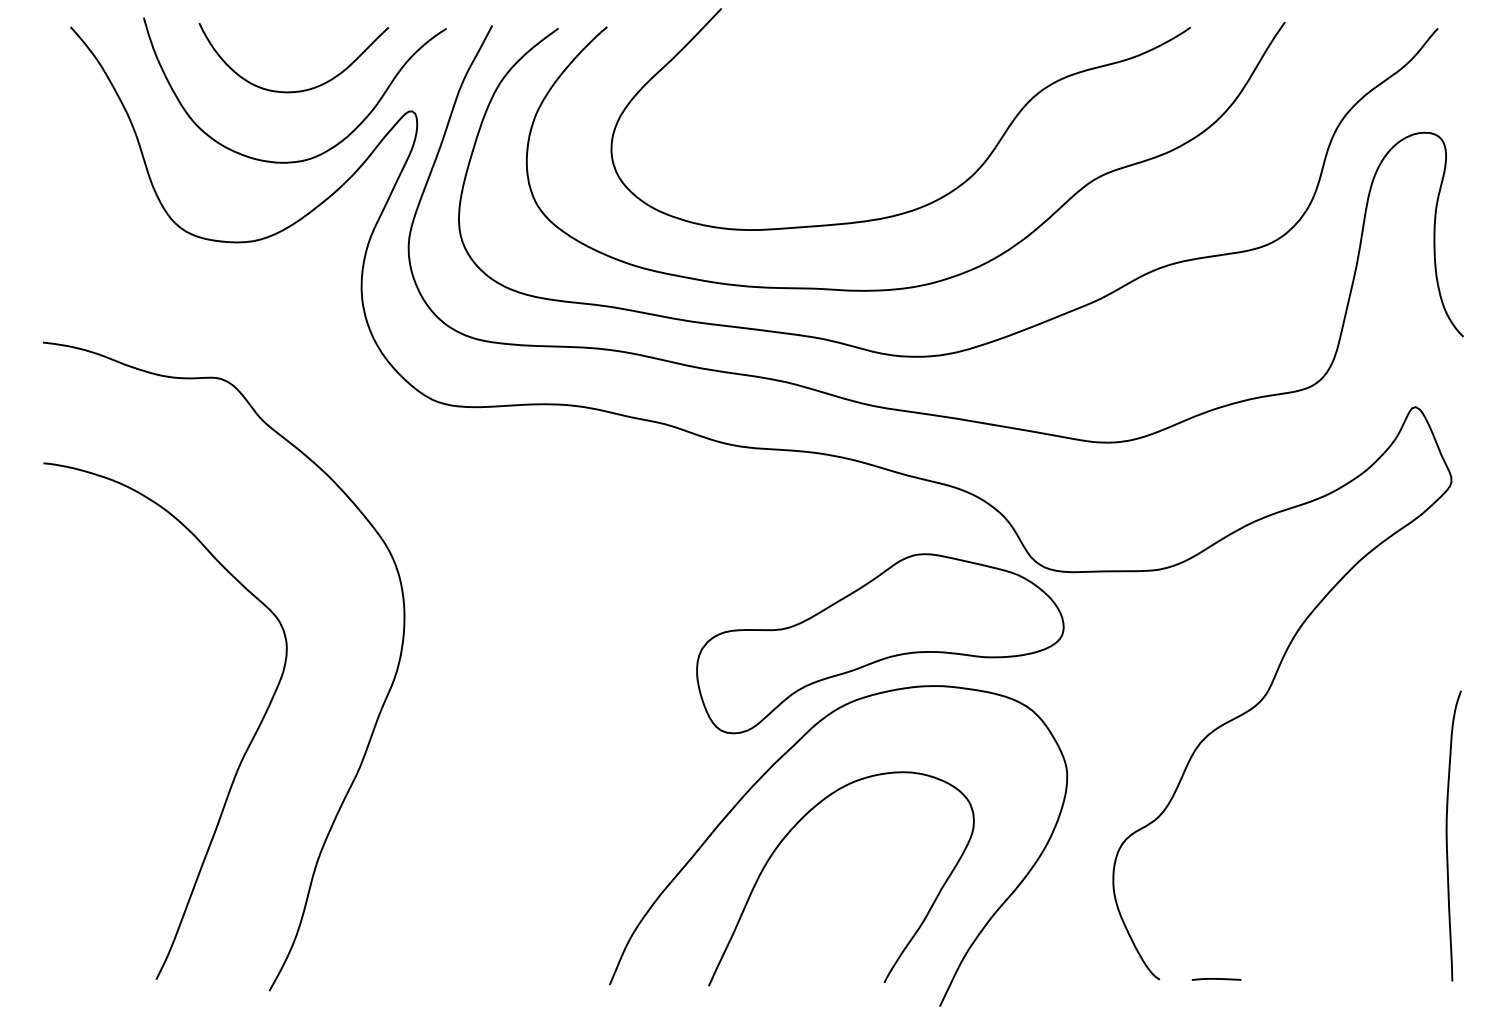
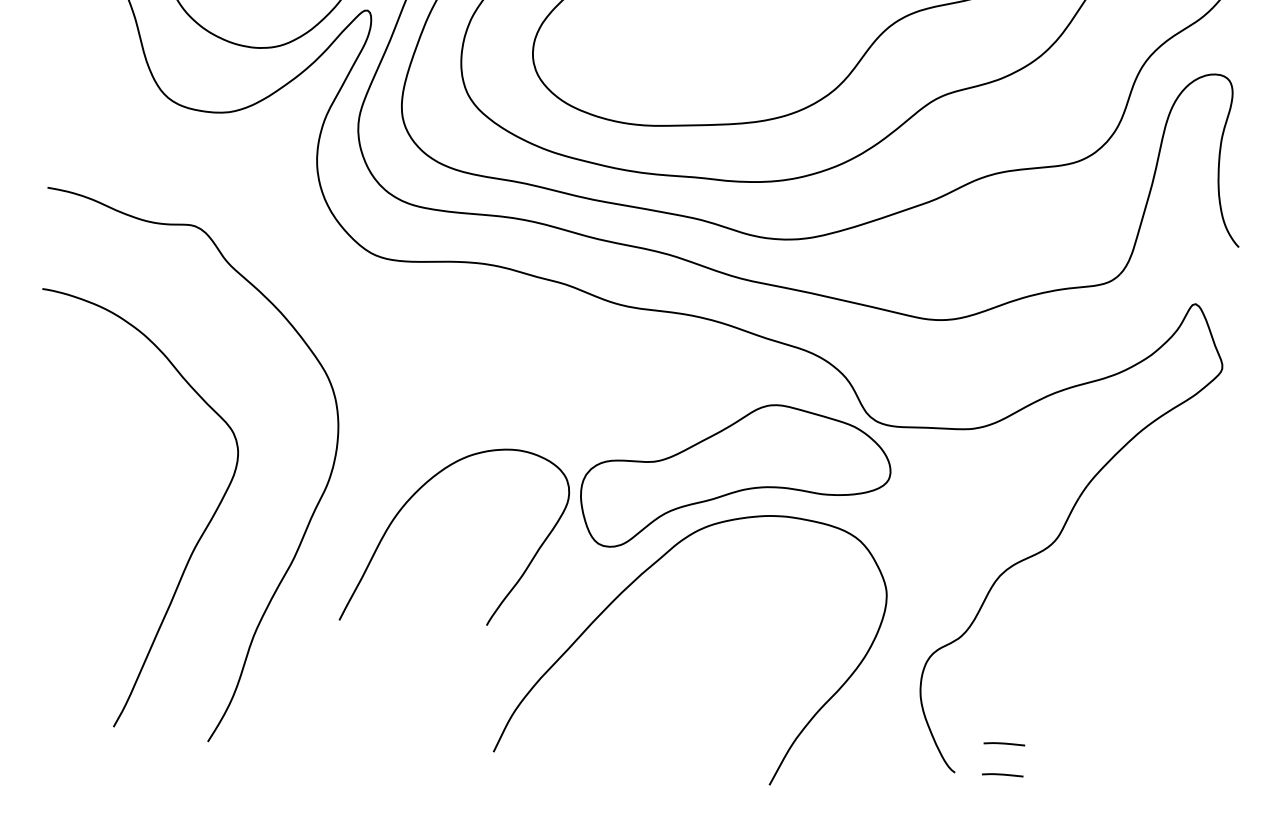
curve: (791, 831) -> (415, 494), moved
curve: (1447, 835) -> (1202, 664), removed
line: (1216, 942) -> (1004, 744), added

